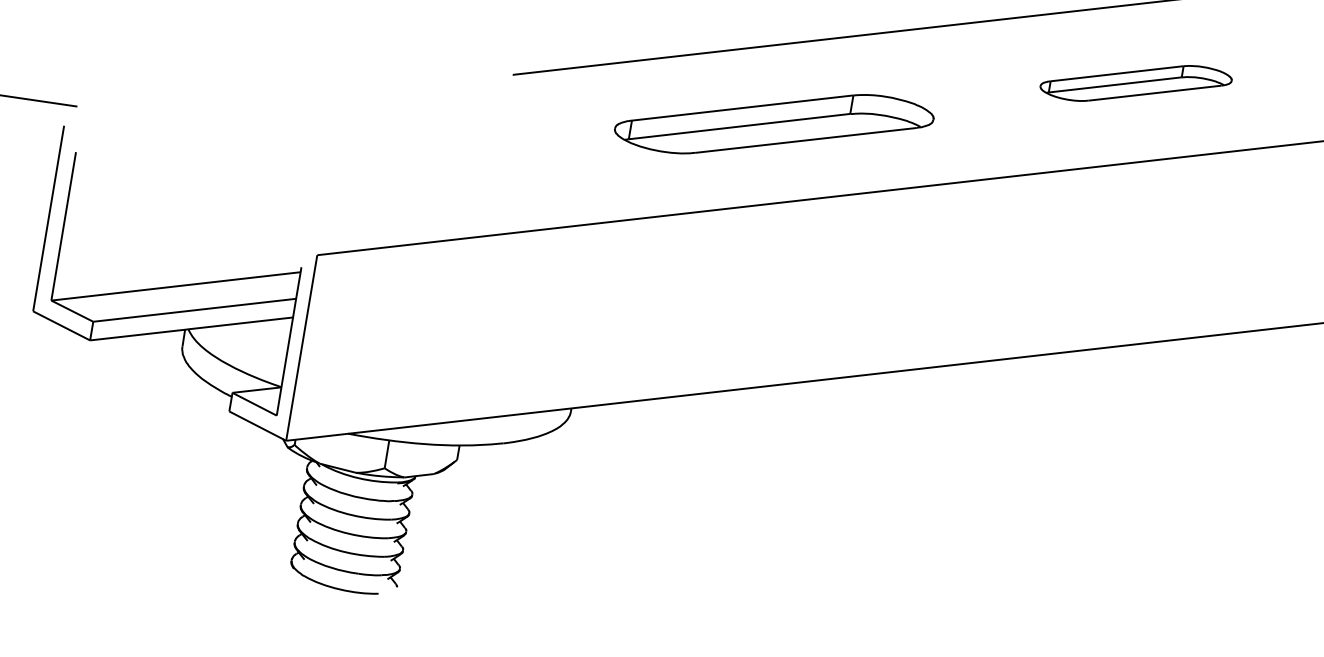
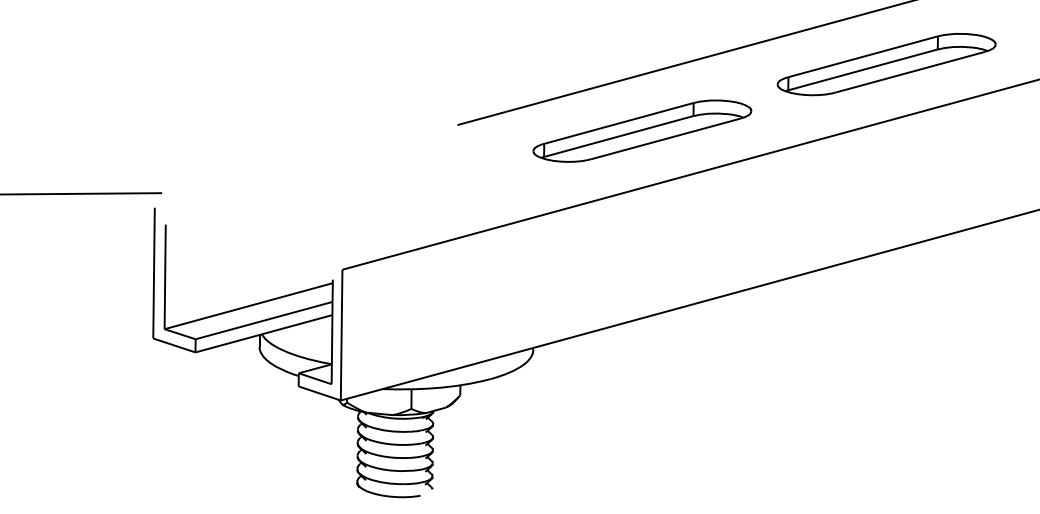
part: (1136, 83) -> (886, 64), size x1.67

